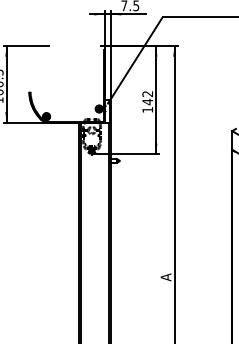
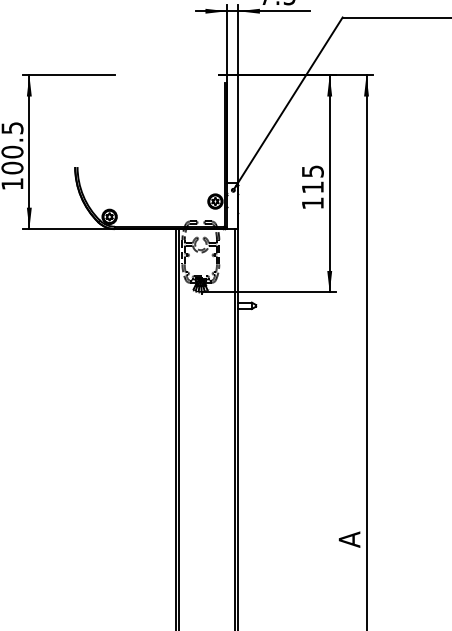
text: (147, 98) -> (312, 180), 142 -> 115

